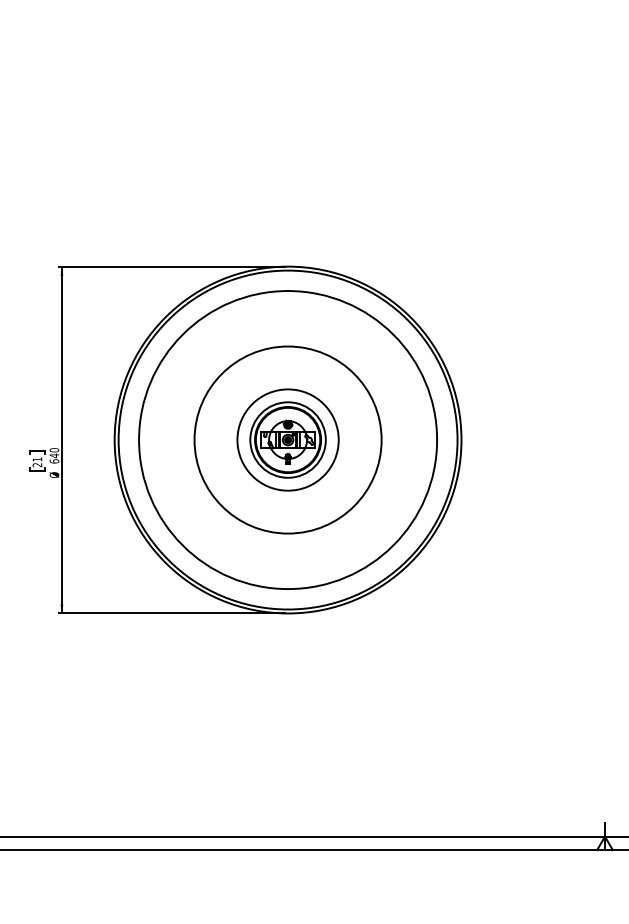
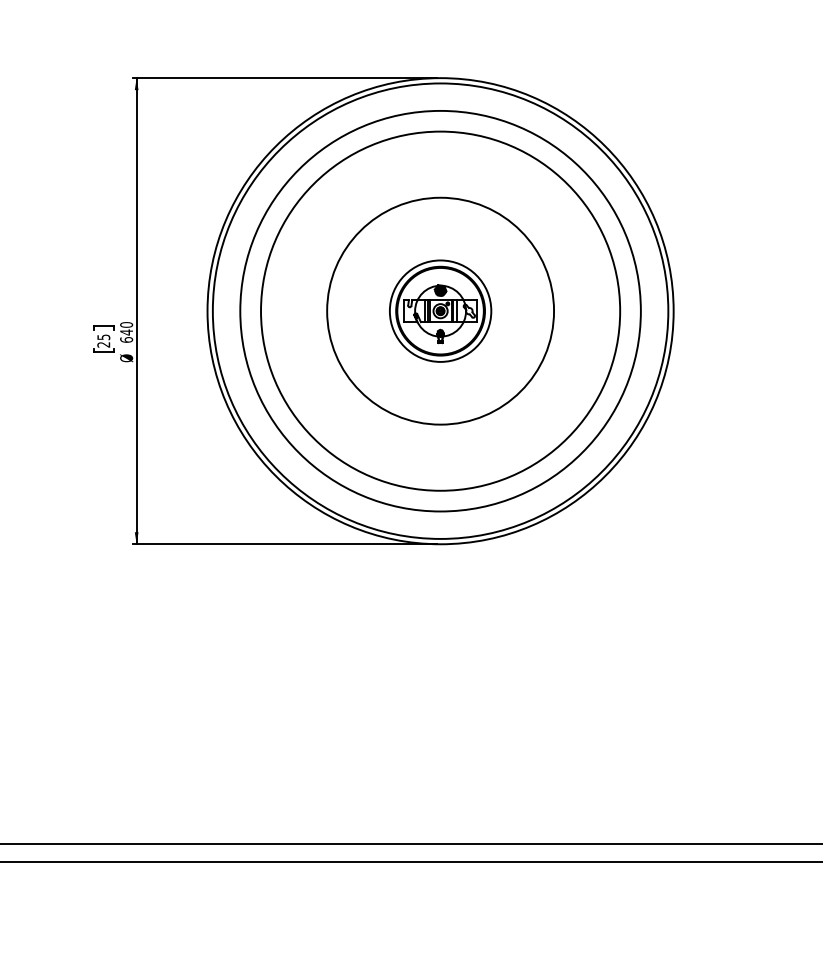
circle: (287, 439) -> (439, 310), size x1.43
circle: (287, 439) -> (439, 310), size x1.67
text: (37, 459) -> (103, 337), 21 -> 25

